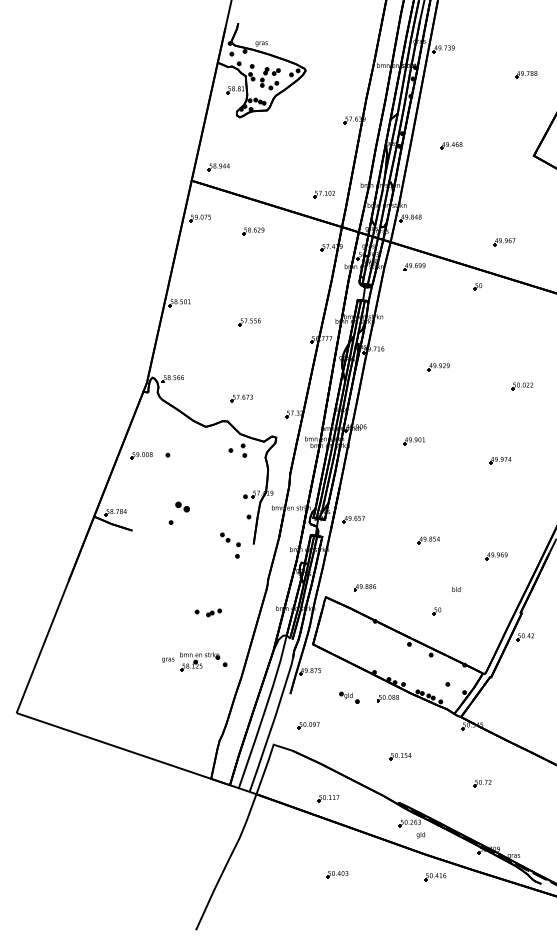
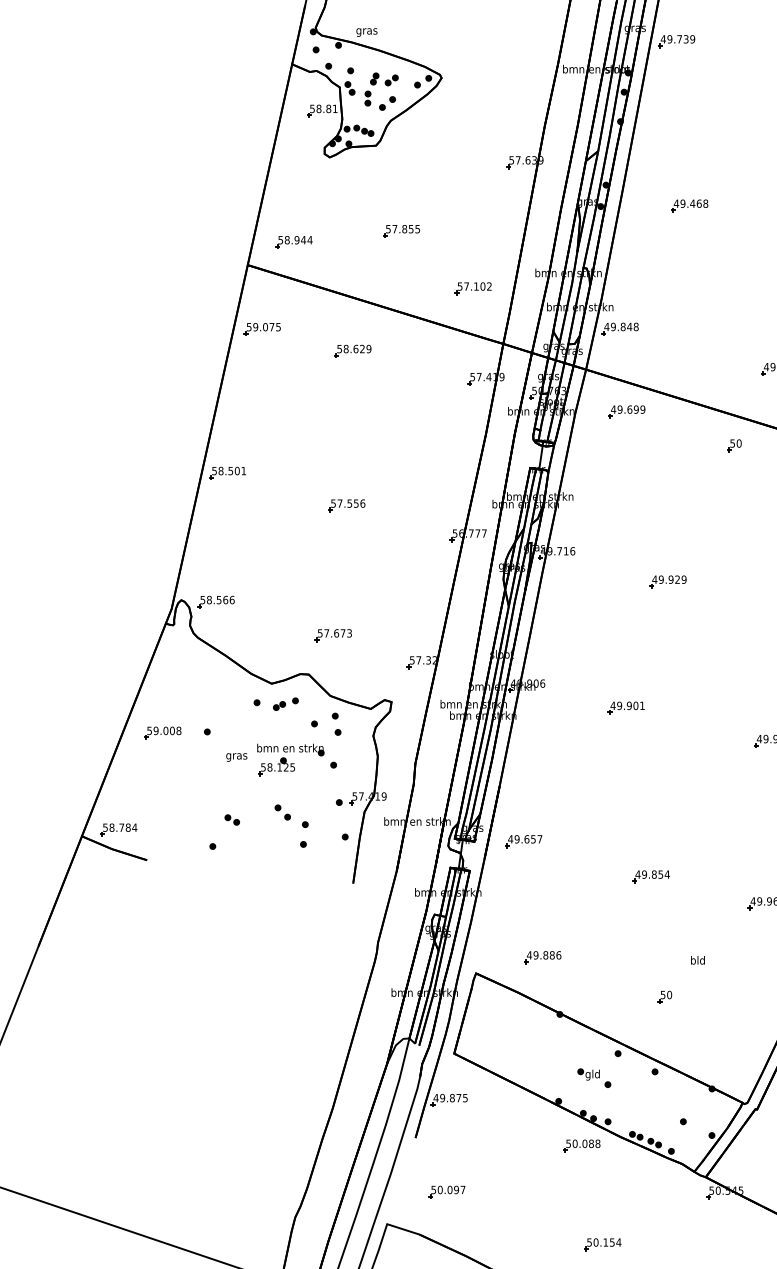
part: (281, 160) -> (400, 230), added
part: (182, 506) -> (232, 819), size x0.62
part: (230, 545) -> (291, 825), moved
part: (207, 612) -> (274, 703), moved
part: (194, 661) -> (281, 759), moved
part: (349, 697) -> (594, 1077), moved

